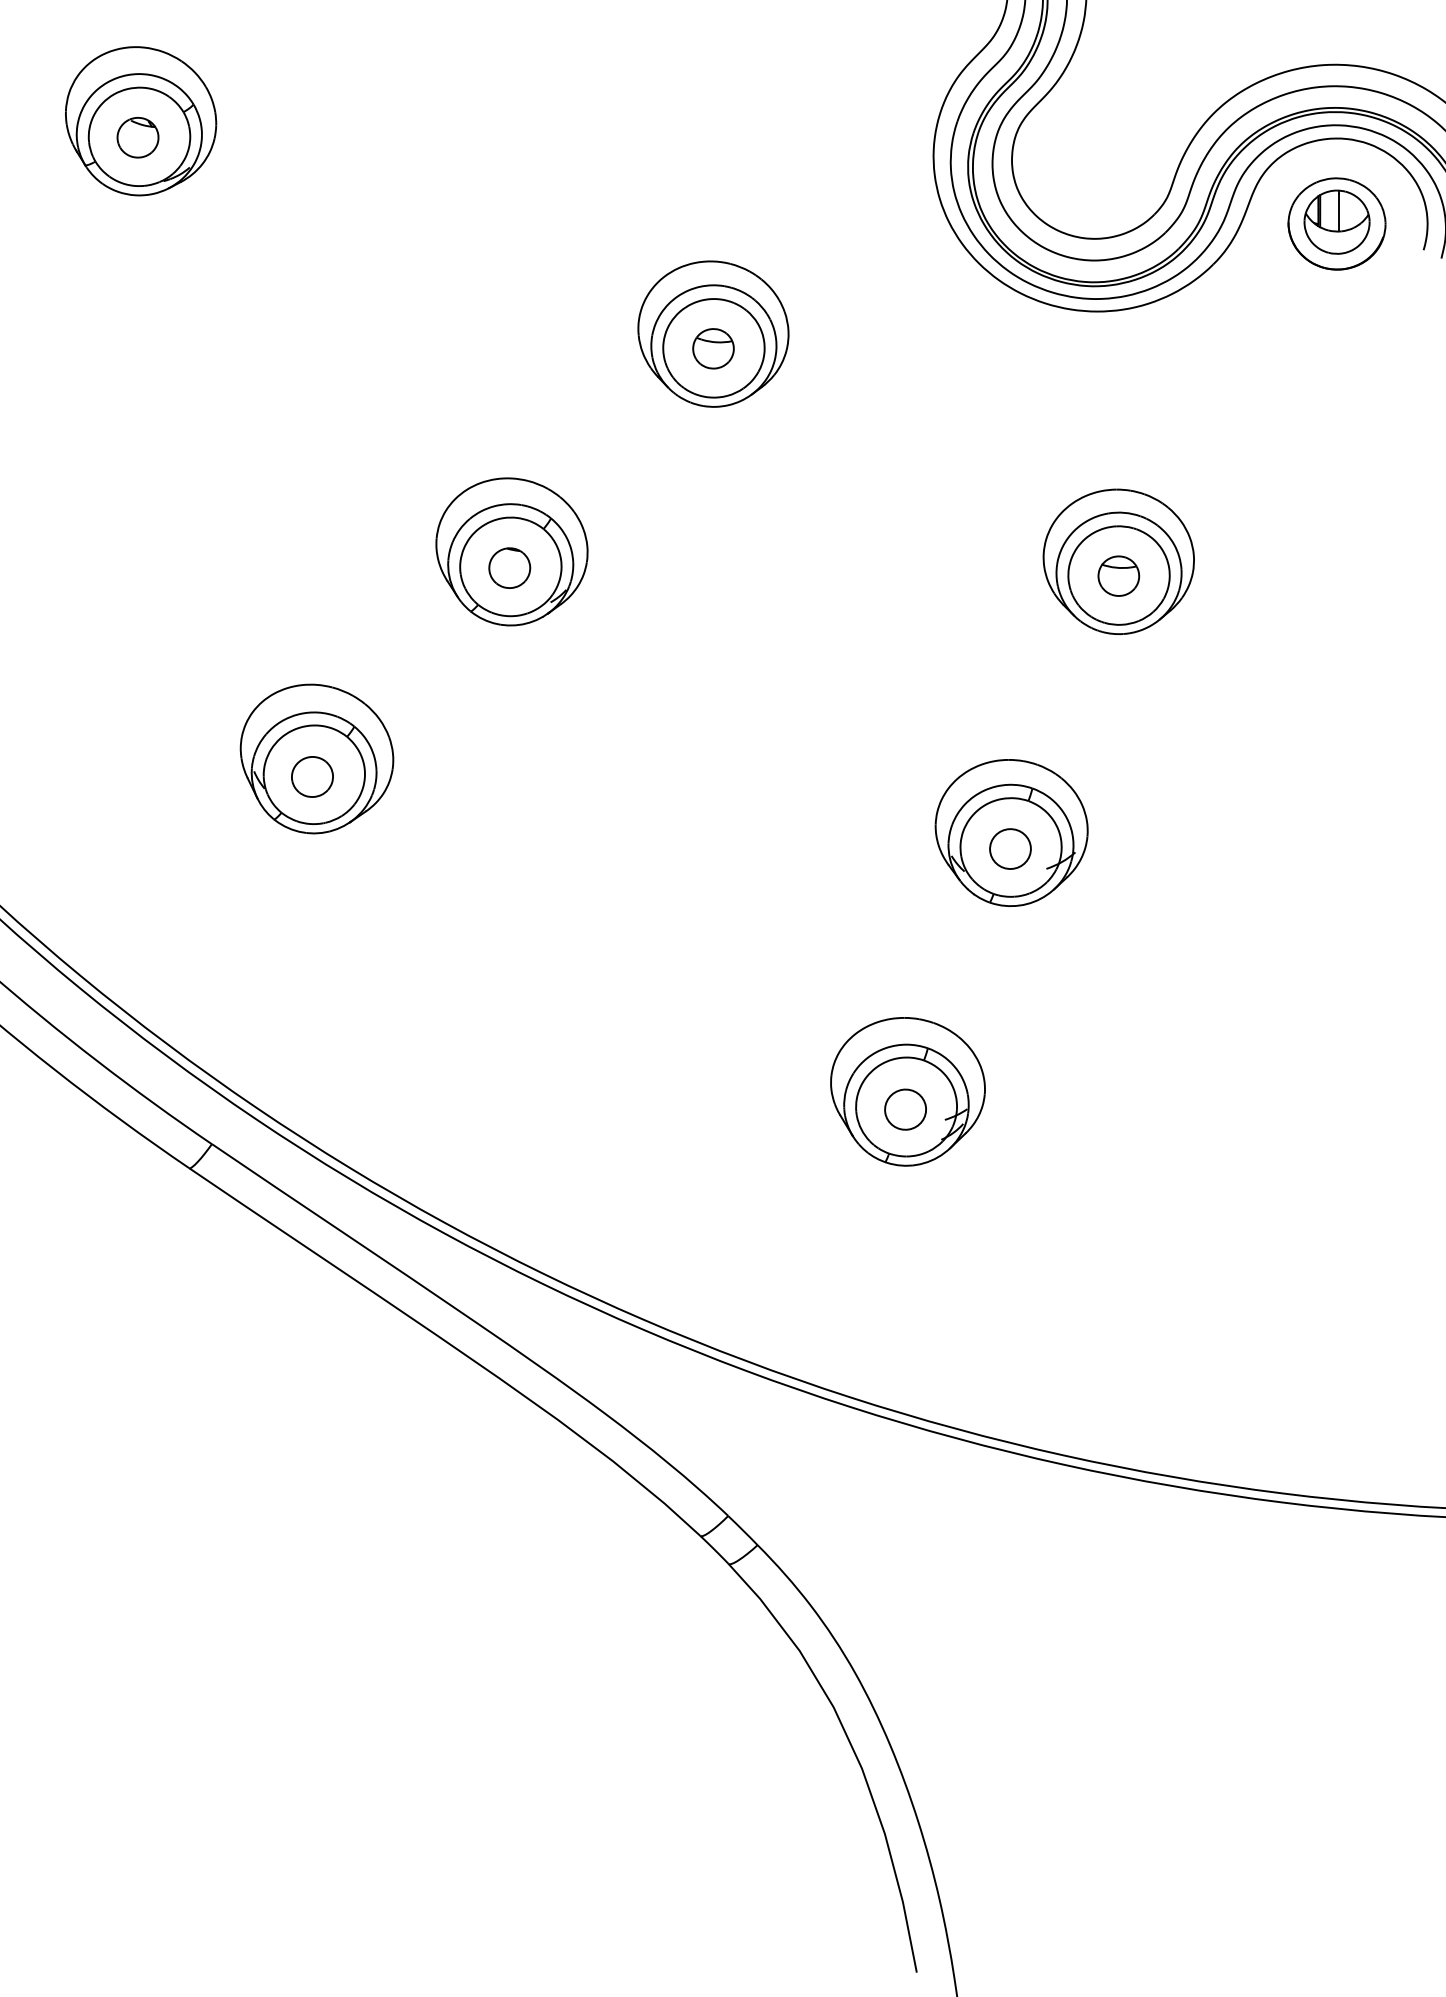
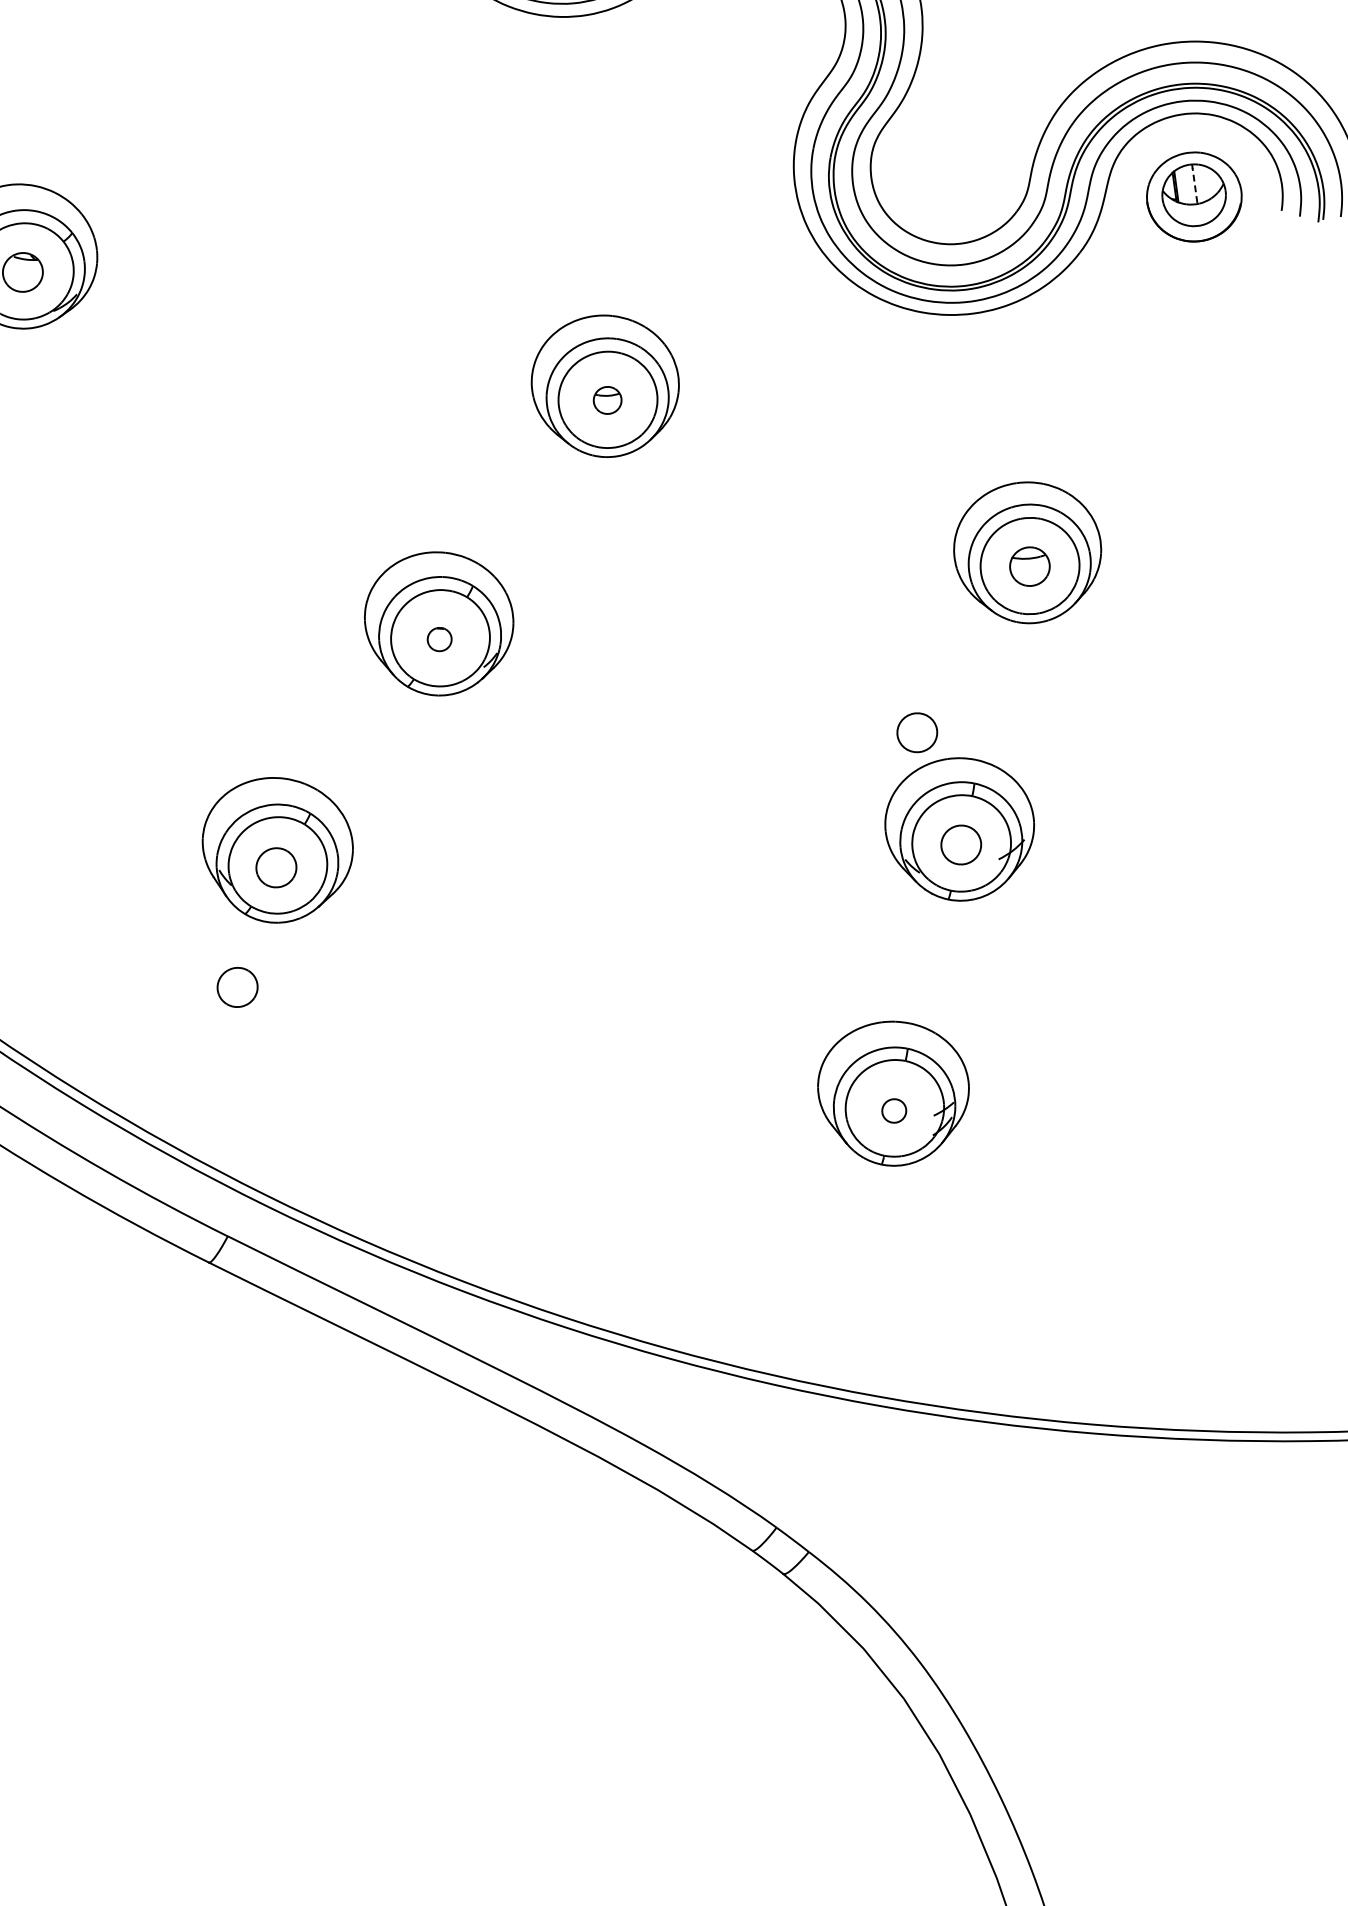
line: (1339, 211) -> (1195, 184), solid -> dashed
part: (713, 348) -> (607, 400), size x0.7
part: (509, 567) -> (439, 639), size x0.6
part: (981, 728) -> (917, 732), added
part: (256, 892) -> (237, 986), added
part: (905, 1109) -> (894, 1110), size x0.6

